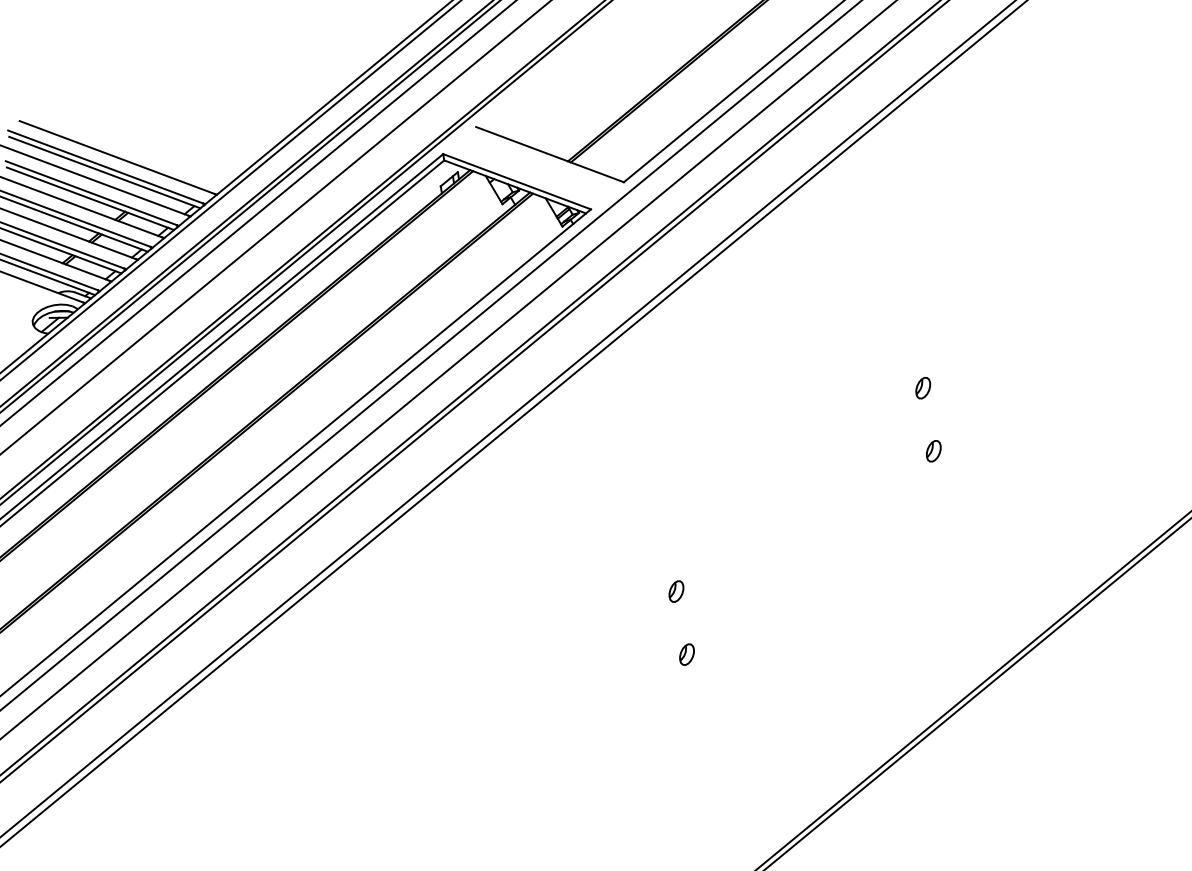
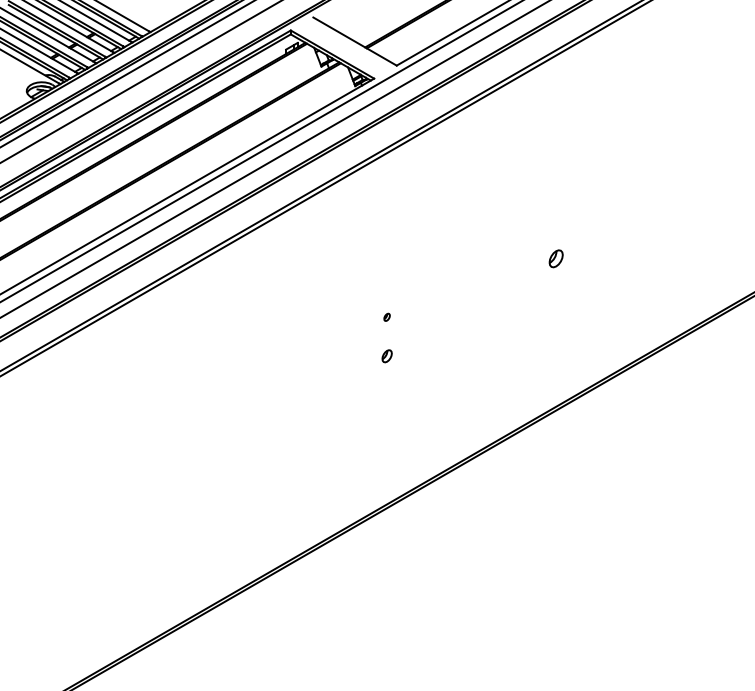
part: (922, 388) -> (555, 219), removed
part: (932, 451) -> (555, 258), size x1.4
part: (675, 592) -> (386, 317), size x0.6

